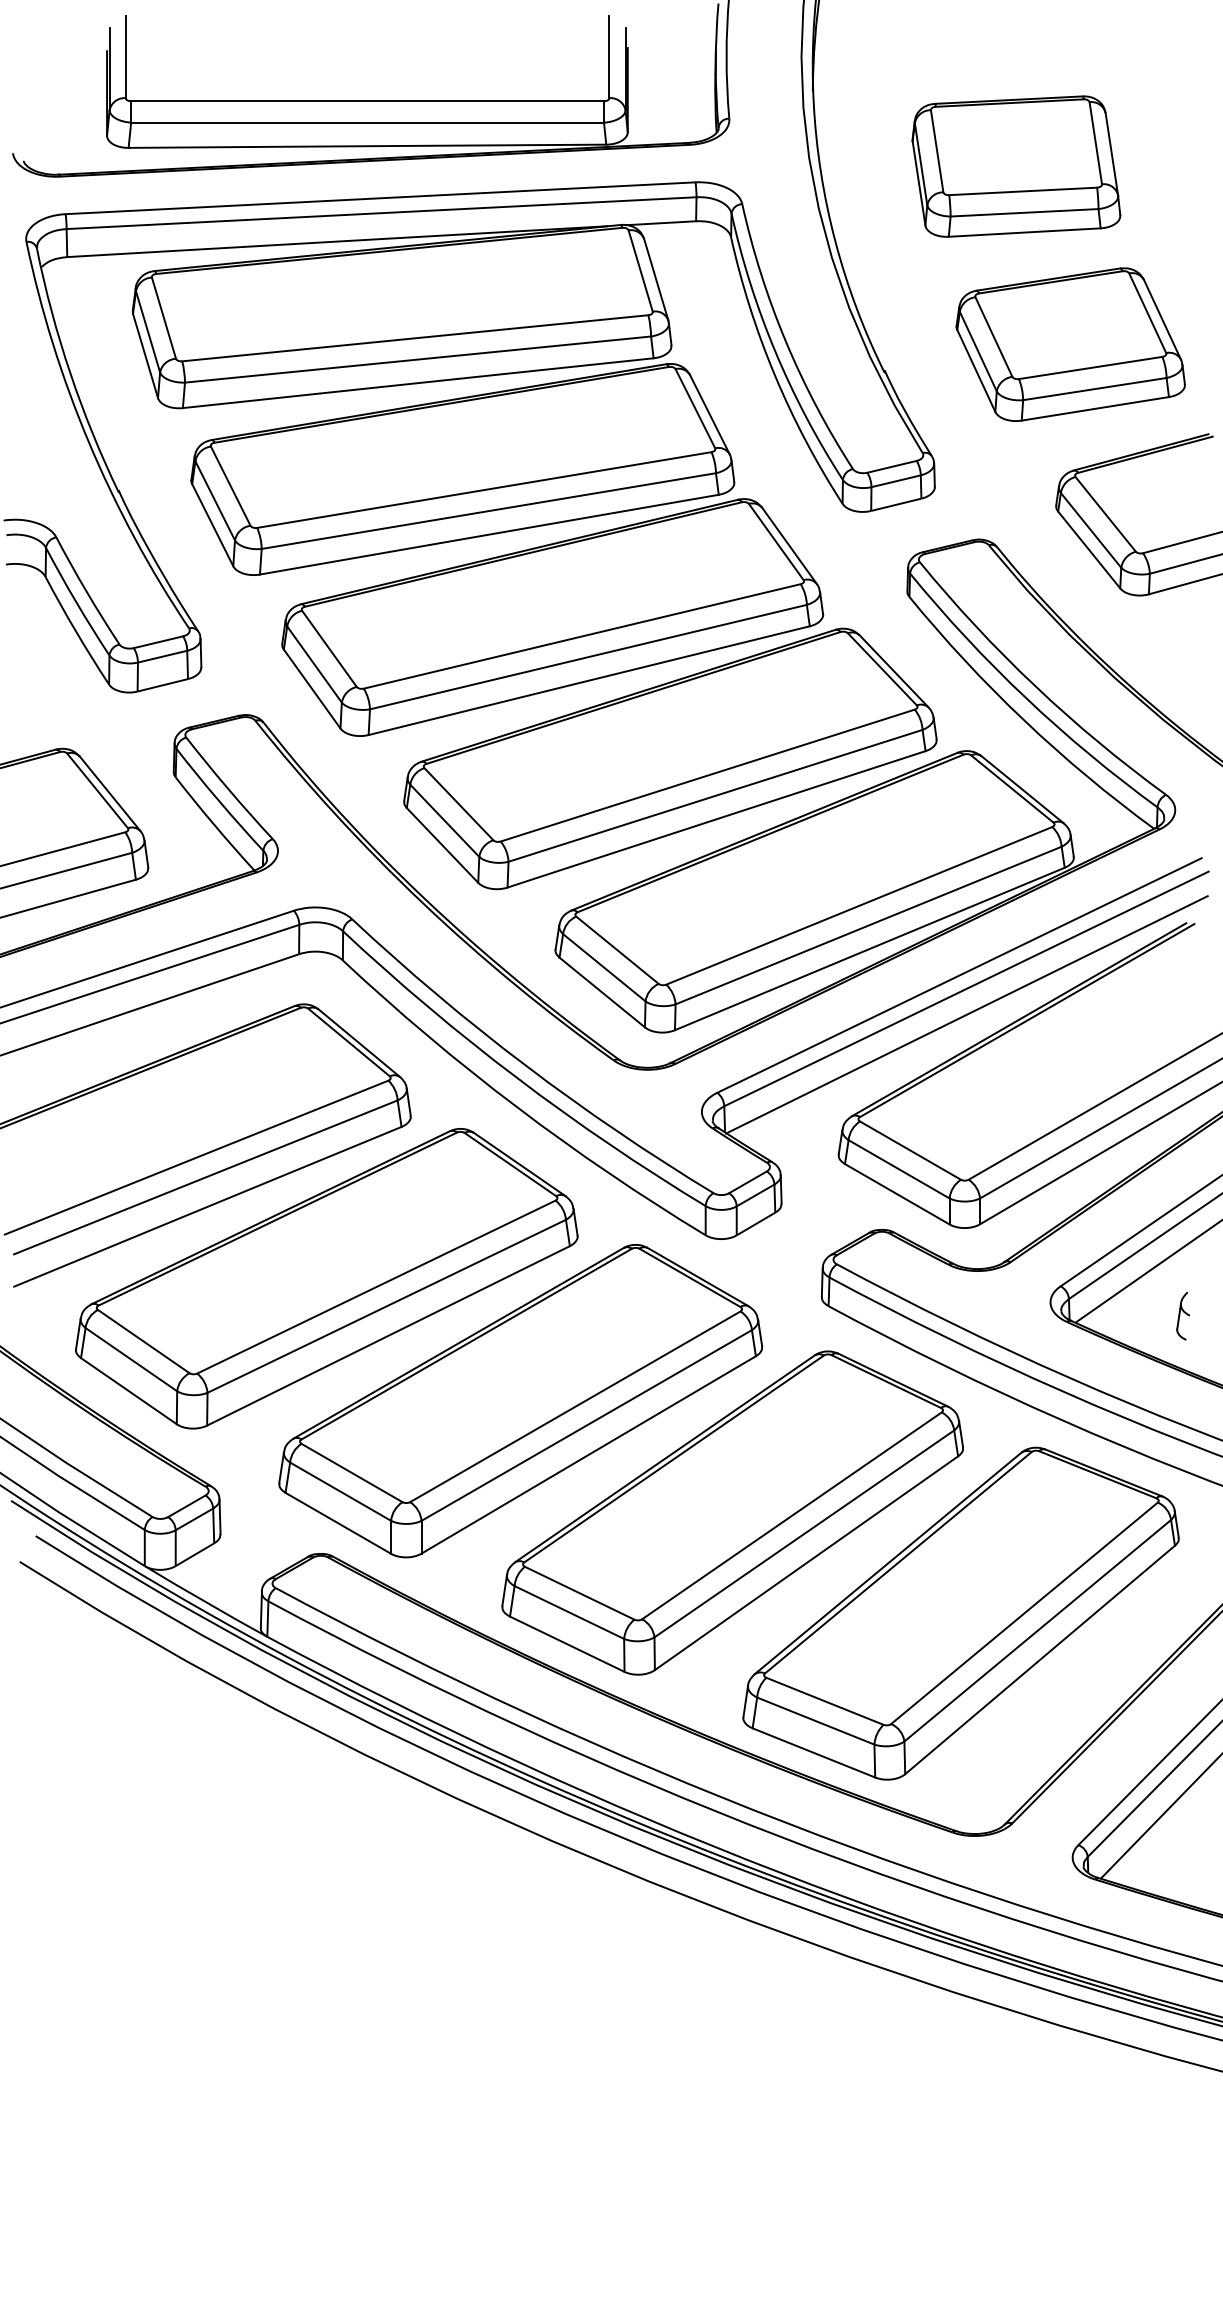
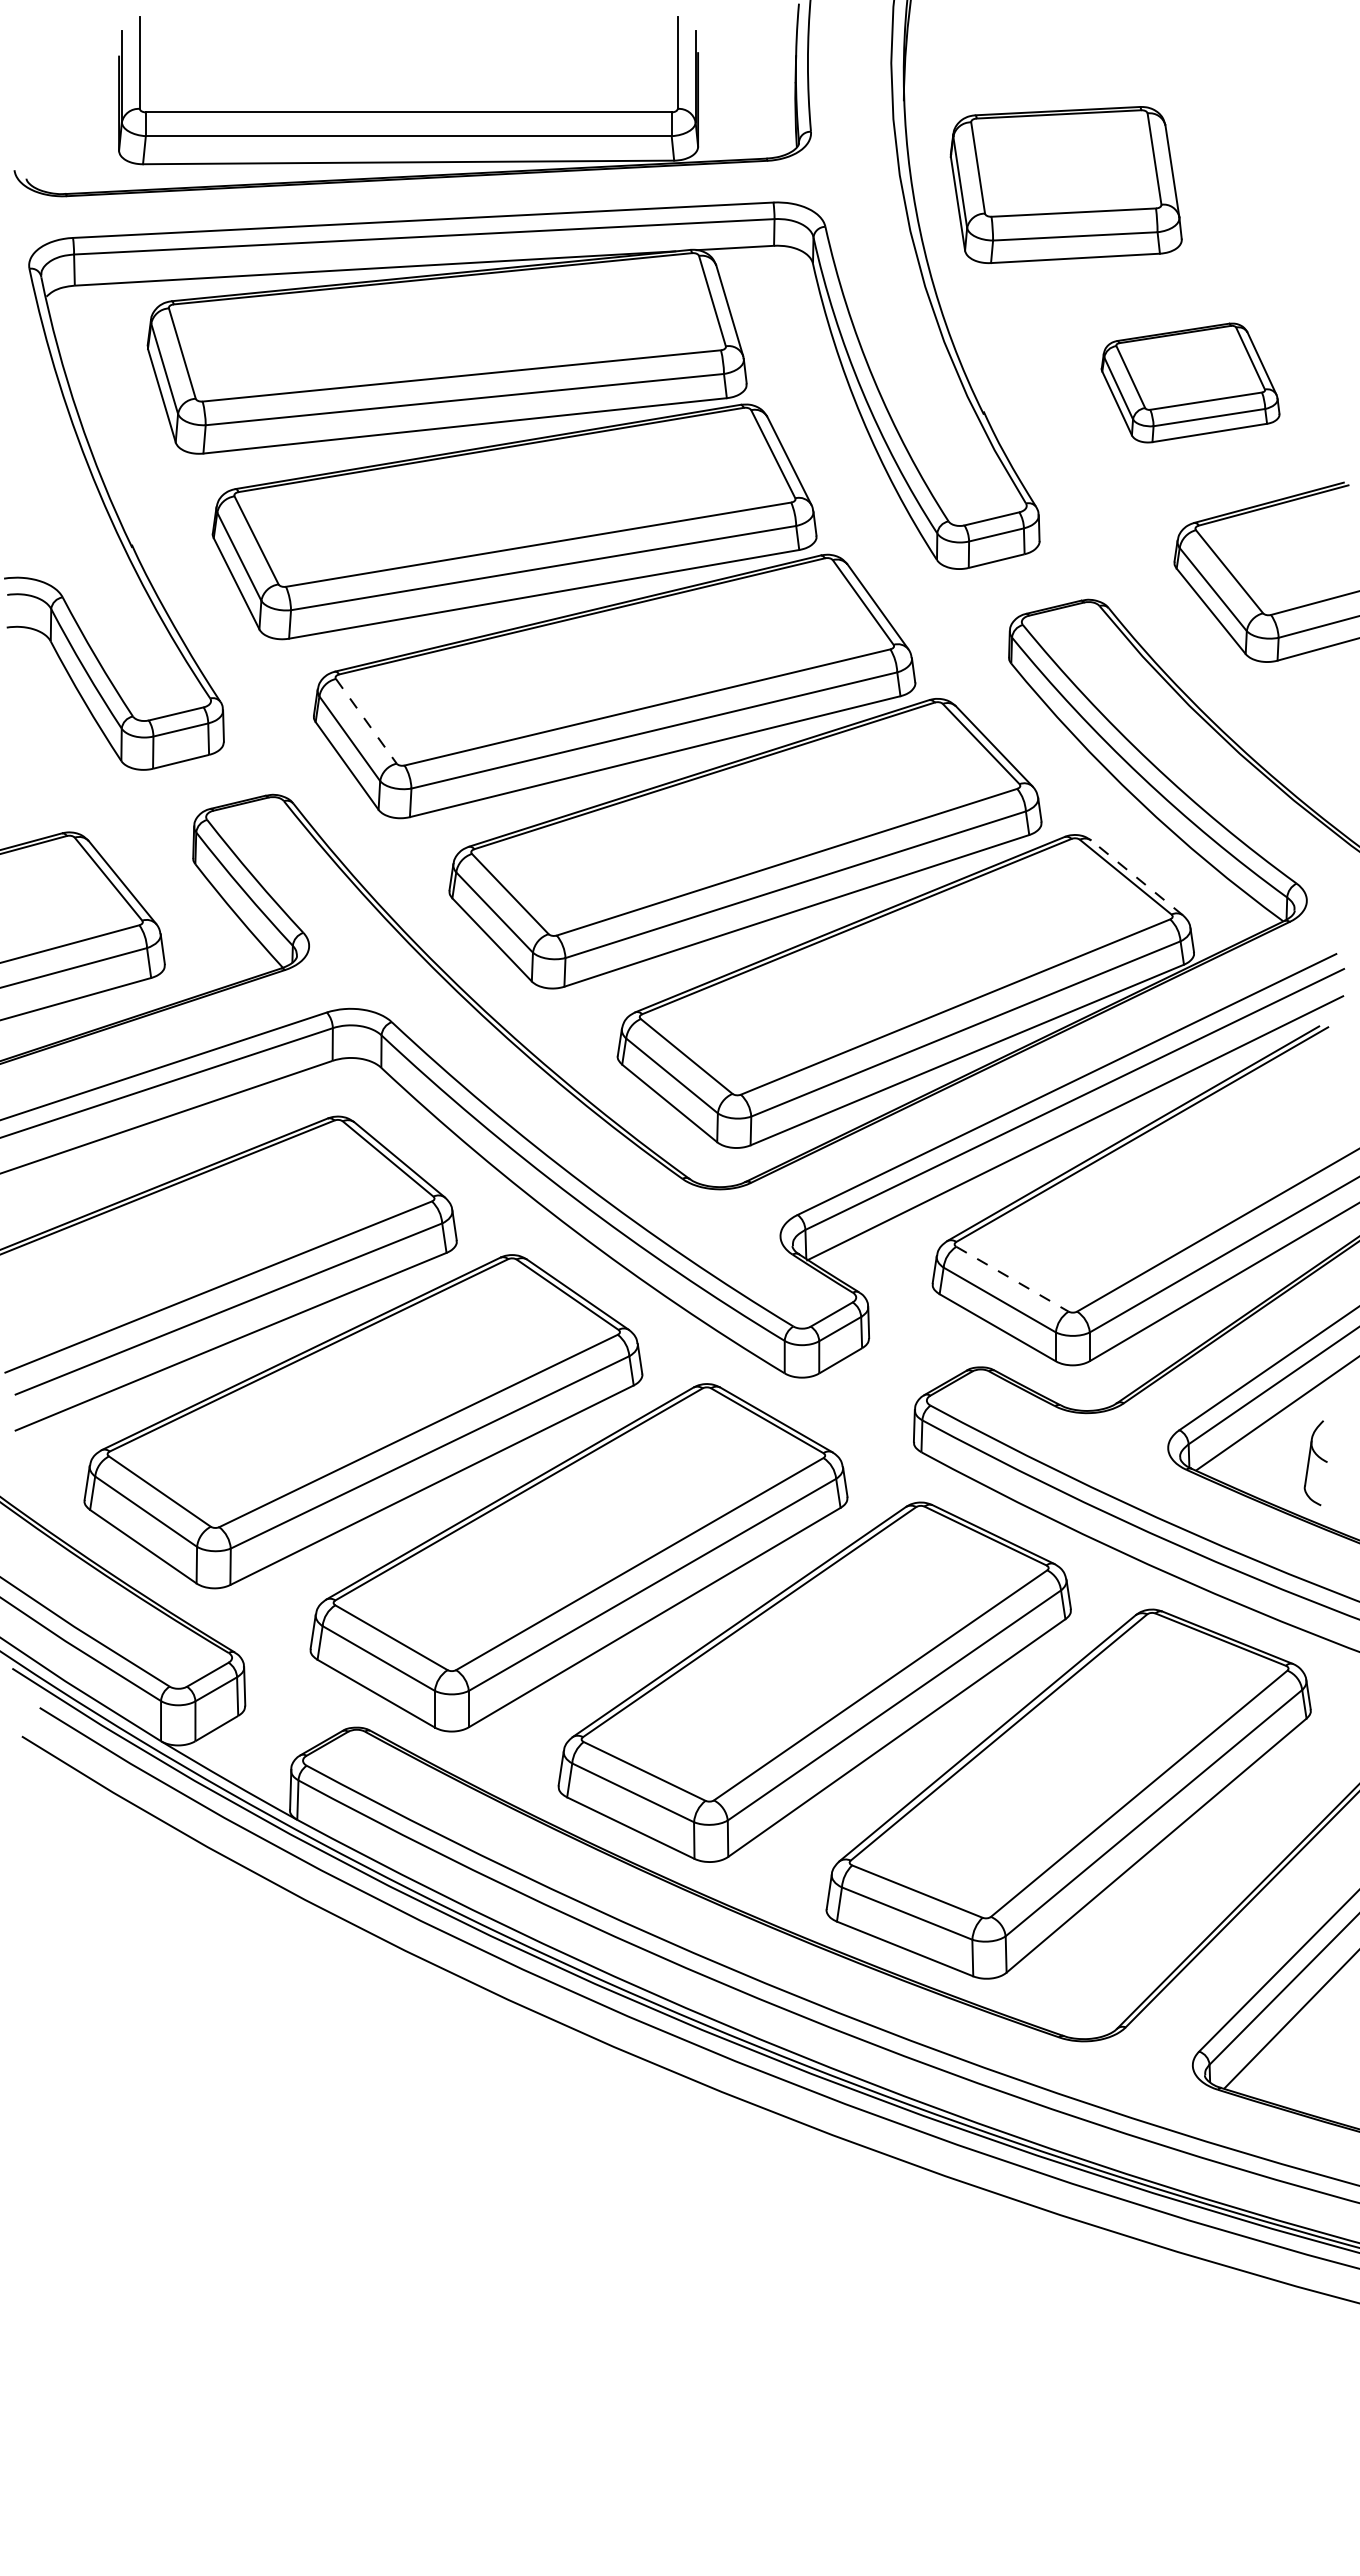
part: (1015, 166) -> (1065, 184), moved
part: (1070, 344) -> (1190, 382), size x0.7
line: (329, 649) -> (366, 721), solid -> dashed
line: (1022, 789) -> (1136, 877), solid -> dashed
line: (910, 1150) -> (1012, 1279), solid -> dashed
part: (1183, 1316) -> (1315, 1463), size x1.6

